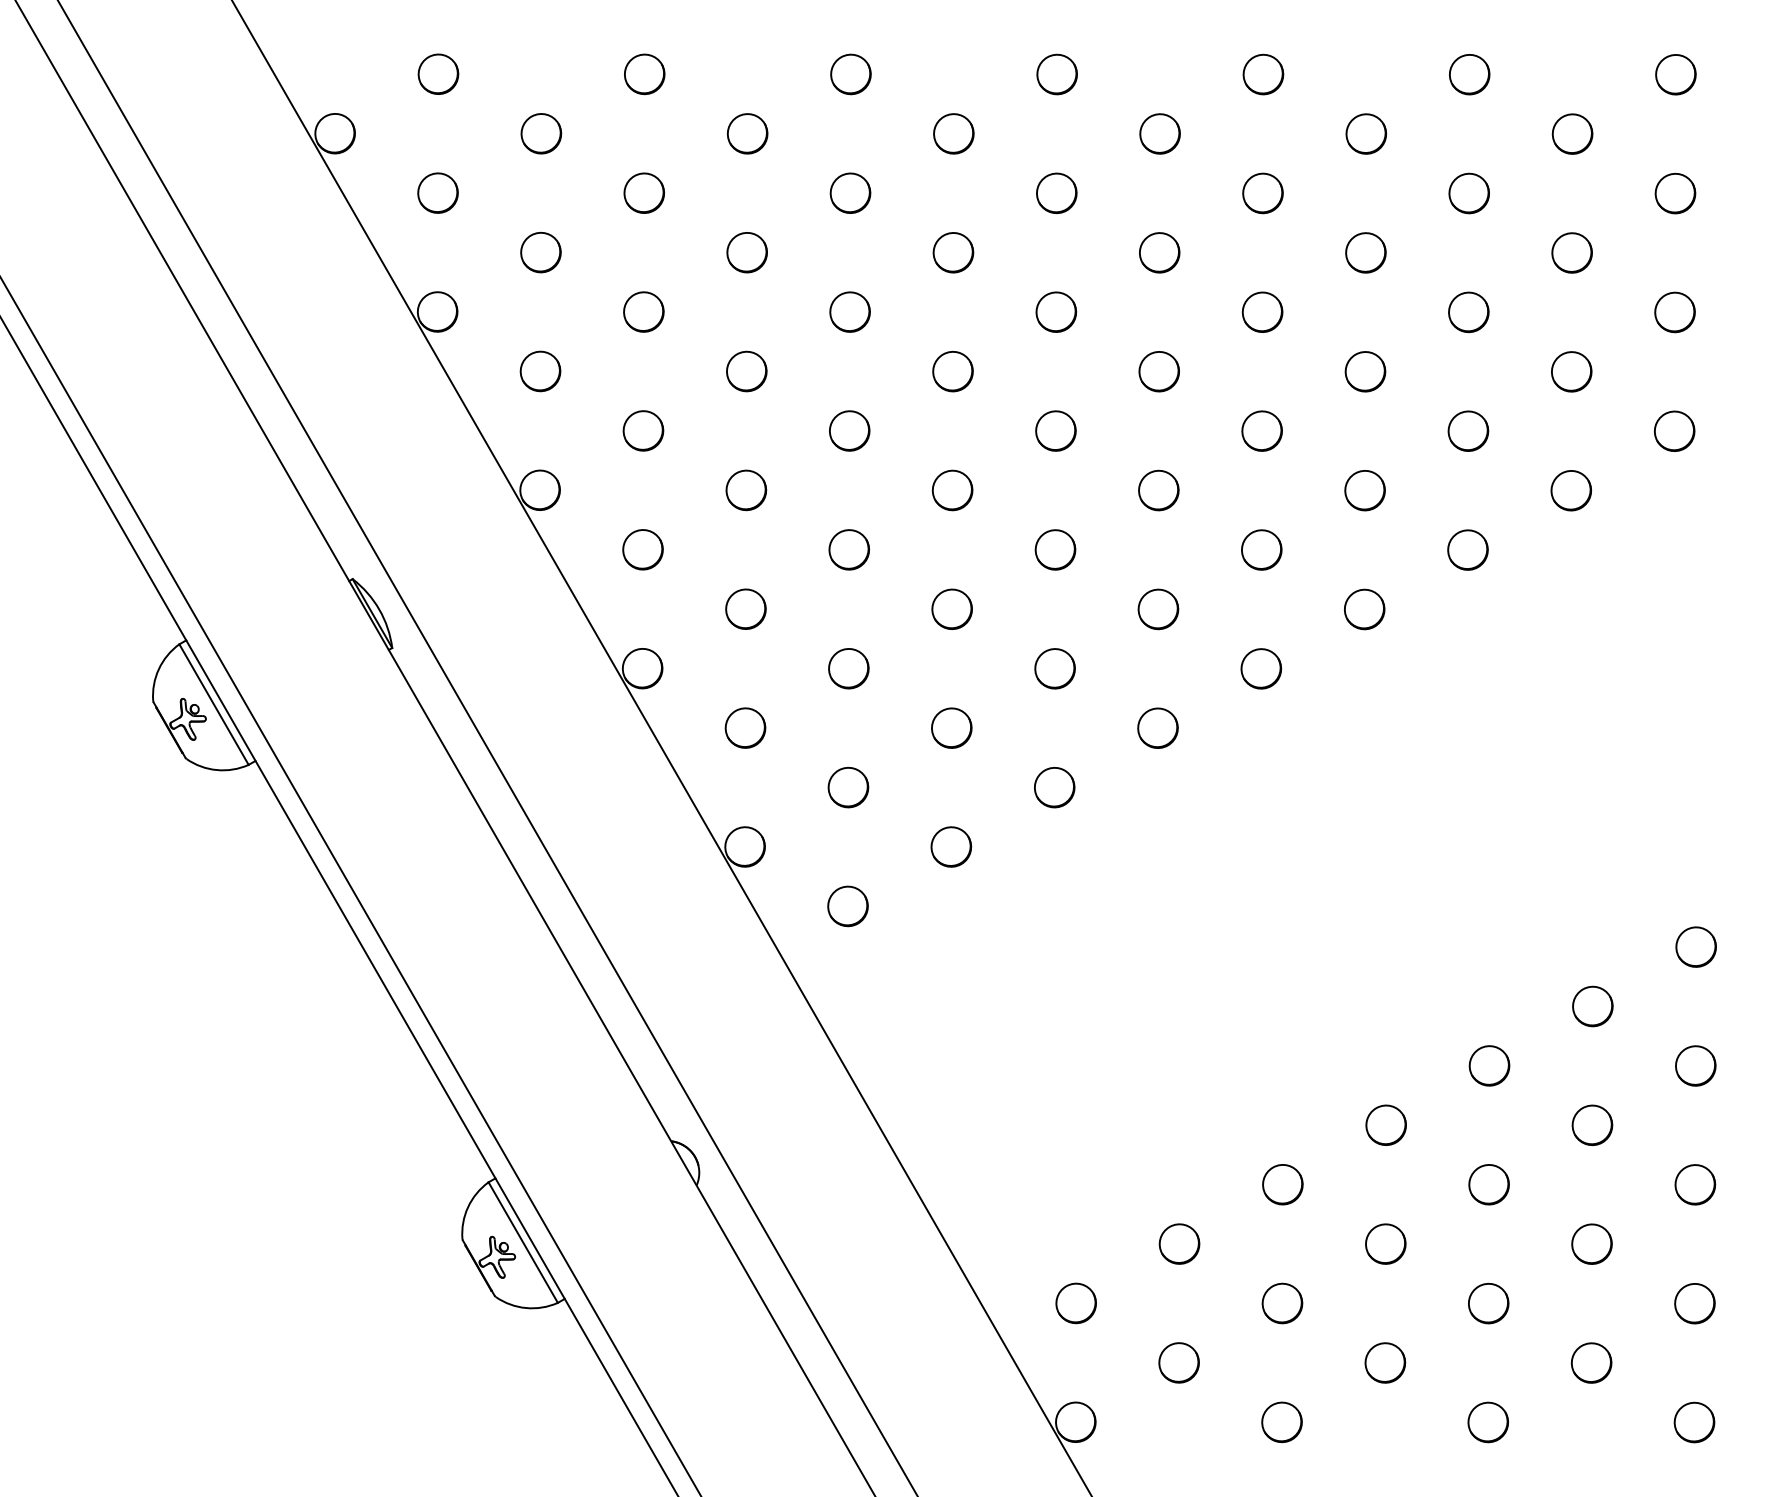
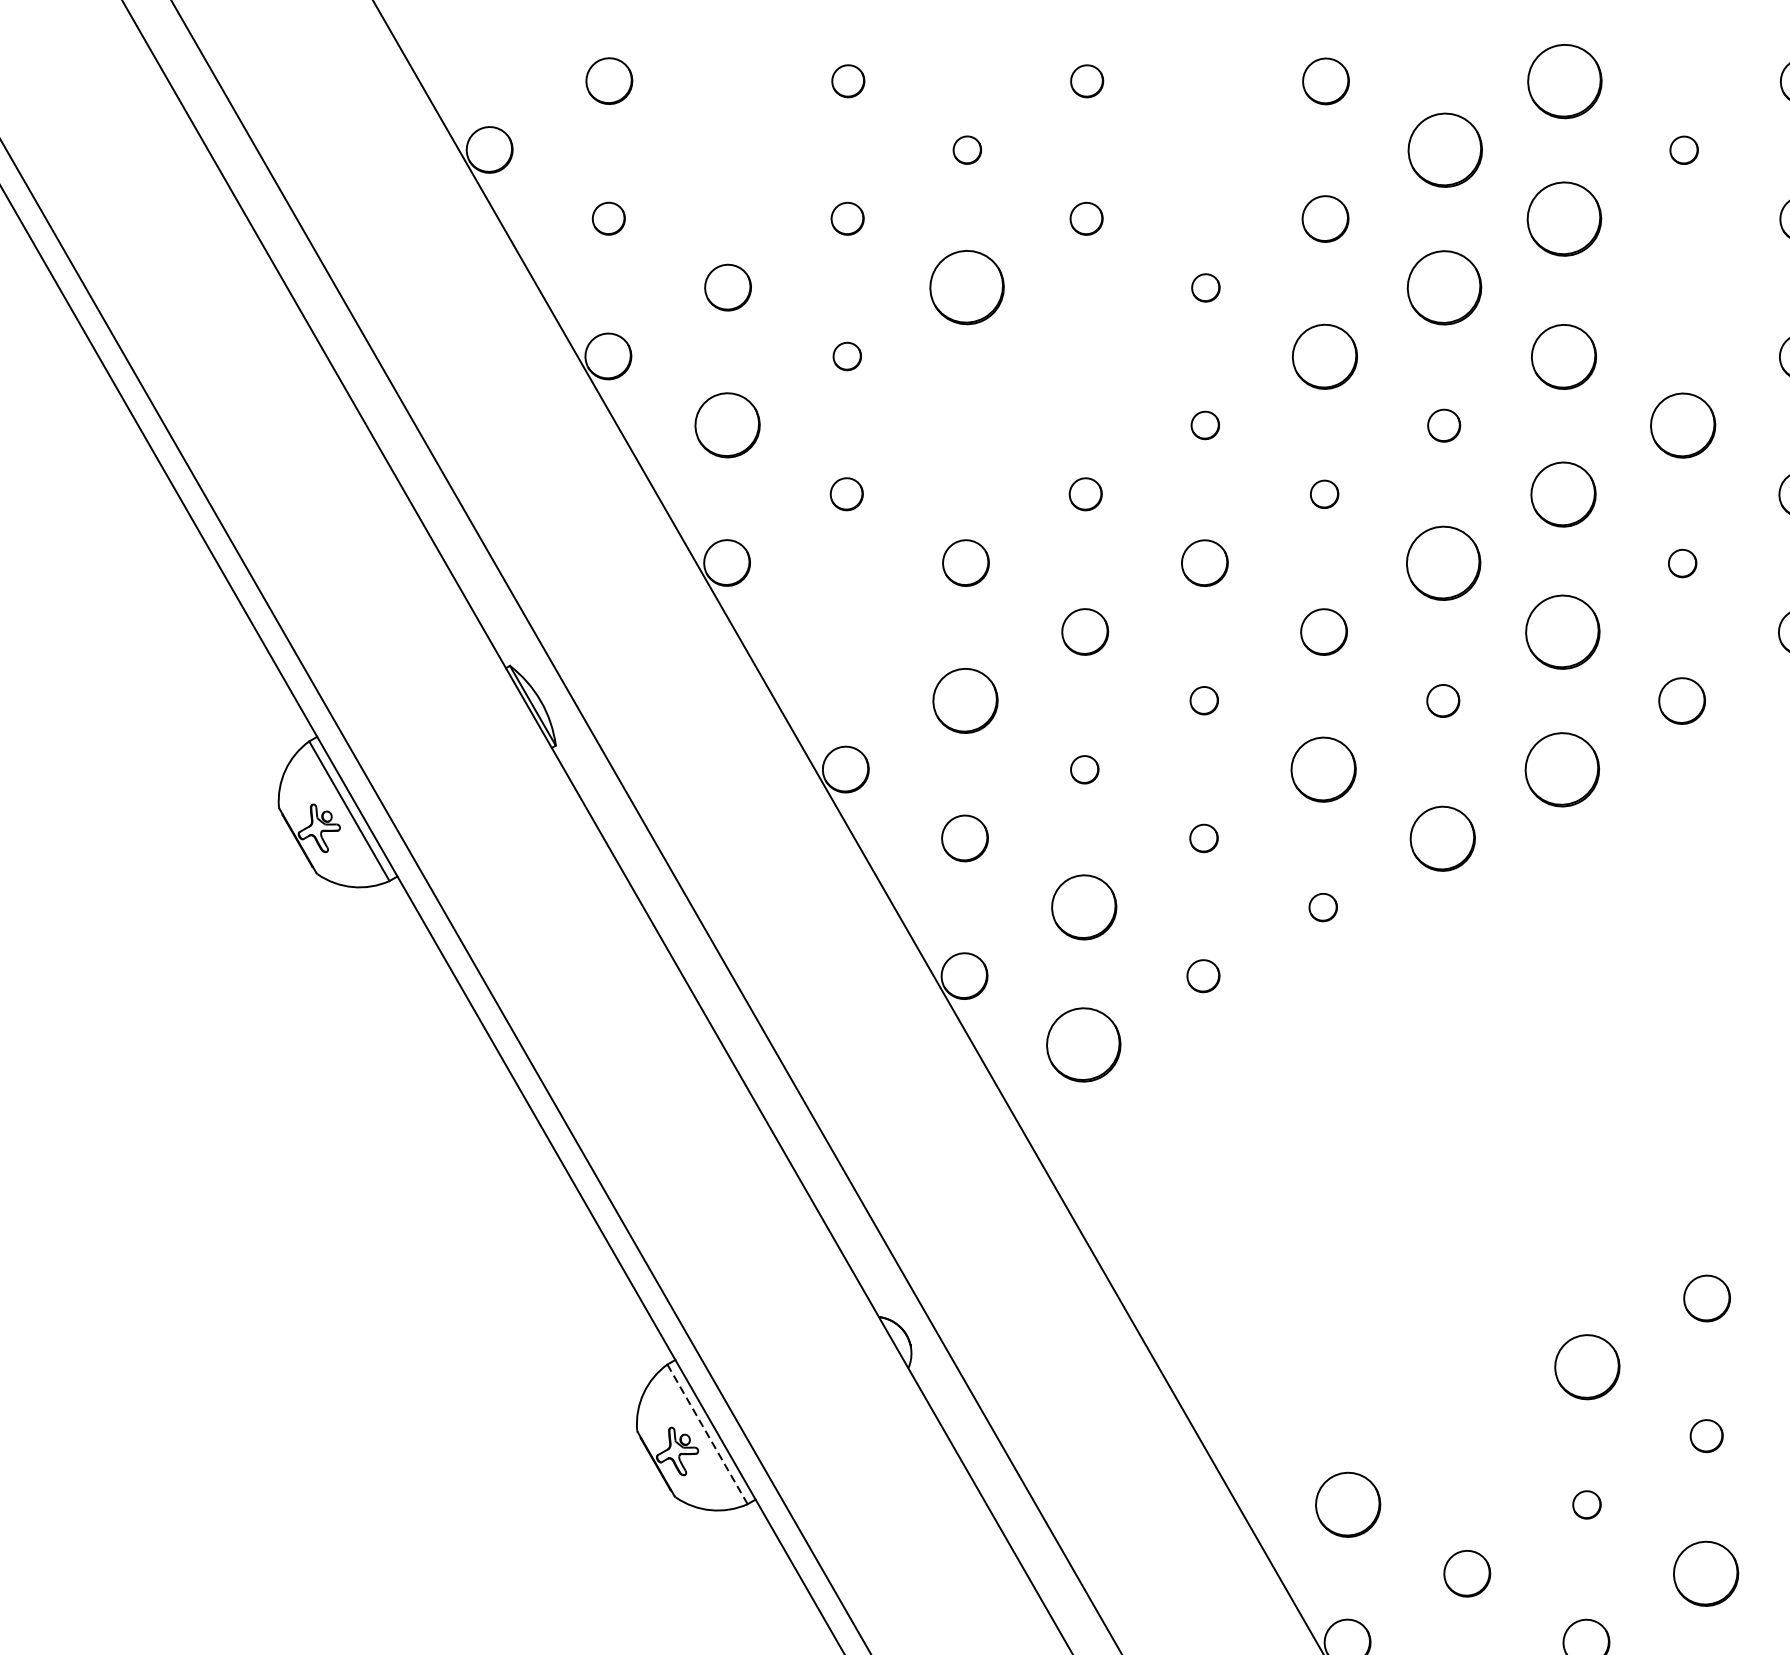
part: (644, 74) -> (848, 81), size x0.7
part: (850, 74) -> (1086, 81), size x0.7
part: (1263, 74) -> (1564, 81), size x1.6
part: (541, 133) -> (728, 149), removed
part: (747, 133) -> (967, 149), size x0.6
part: (953, 133) -> (1205, 149), removed
part: (1159, 133) -> (1444, 149), size x1.6
part: (1366, 133) -> (1684, 149), size x0.6
part: (437, 192) -> (608, 218), size x0.7
part: (643, 192) -> (846, 218), size x0.7
part: (850, 192) -> (1086, 218), size x0.7
part: (1262, 193) -> (1563, 219), size x1.6
part: (746, 252) -> (966, 287), size x1.6
part: (953, 252) -> (1205, 287), size x0.6
part: (1159, 252) -> (1444, 287), size x1.6
part: (1365, 252) -> (1683, 287), removed
part: (643, 311) -> (846, 355), size x0.6
part: (849, 311) -> (1085, 355), removed
part: (1056, 311) -> (1325, 355), size x1.4
part: (1262, 311) -> (1563, 355), size x1.4
part: (540, 371) -> (727, 425), size x1.4
part: (746, 371) -> (966, 425), removed
part: (952, 371) -> (1204, 425), size x0.6
part: (1158, 371) -> (1443, 425), size x0.7
part: (1365, 371) -> (1683, 425), size x1.4
part: (643, 430) -> (846, 493), size x0.7
part: (849, 430) -> (1085, 493), size x0.7
part: (1055, 430) -> (1324, 493), size x0.6
part: (1261, 430) -> (1562, 493), size x1.4
part: (1158, 490) -> (1443, 563), size x1.6
part: (1364, 490) -> (1681, 563), size x0.6
part: (642, 549) -> (845, 631), removed
part: (1261, 549) -> (1562, 631), size x1.6
part: (745, 608) -> (964, 699), size x1.4
part: (951, 608) -> (1203, 699), size x0.6
part: (1158, 609) -> (1443, 701), size x0.7
part: (848, 668) -> (1084, 769), size x0.6
part: (1054, 668) -> (1322, 769), size x1.4
part: (1261, 668) -> (1562, 769), size x1.6
part: (951, 727) -> (1203, 837), size x0.6
part: (1157, 727) -> (1442, 837), size x1.4
part: (848, 787) -> (1084, 907), size x1.4
part: (1054, 787) -> (1322, 907), size x0.6
part: (951, 846) -> (1203, 975), size x0.7
part: (847, 906) -> (1083, 1045), size x1.6
part: (1282, 1184) -> (1587, 1367), size x1.4
line: (523, 1242) -> (707, 1434), solid -> dashed
part: (1179, 1243) -> (1467, 1435), removed
part: (1385, 1243) -> (1706, 1435), size x0.7
part: (1075, 1303) -> (1347, 1504), size x1.4
part: (1282, 1303) -> (1587, 1504), size x0.6
part: (1385, 1362) -> (1706, 1573), size x1.4

